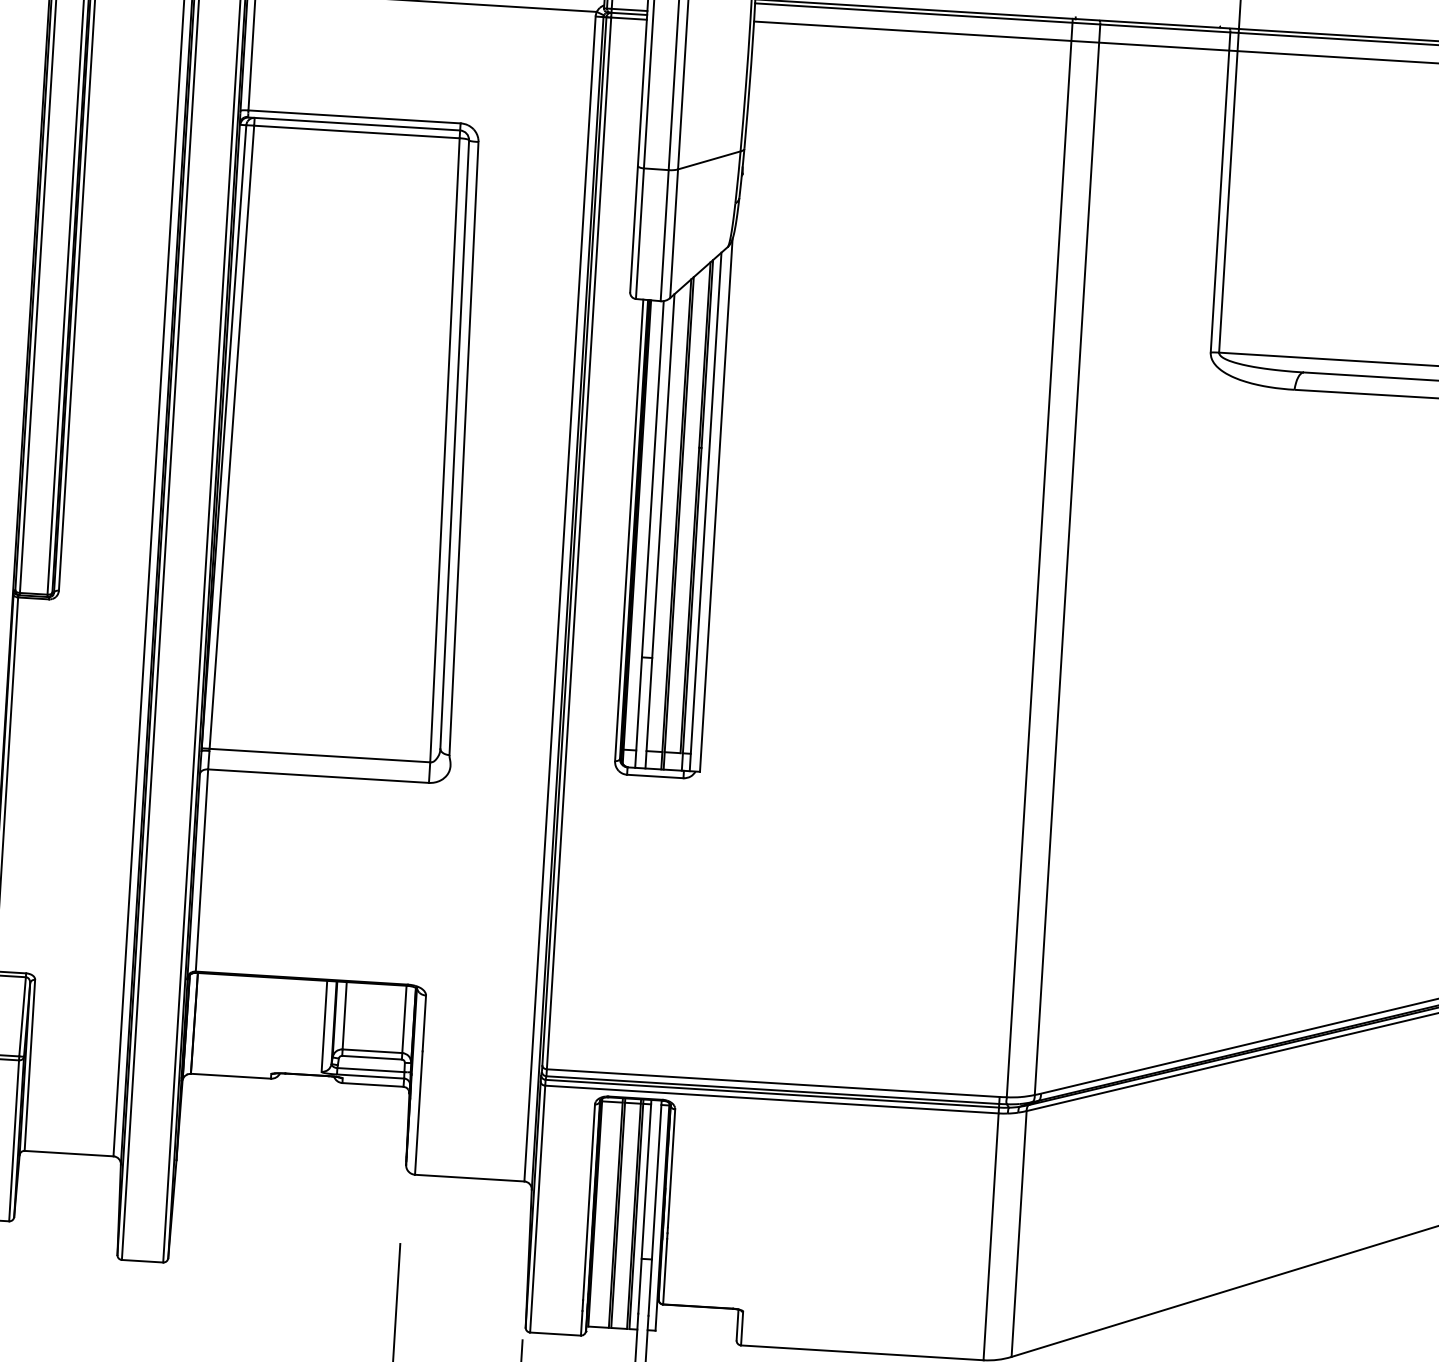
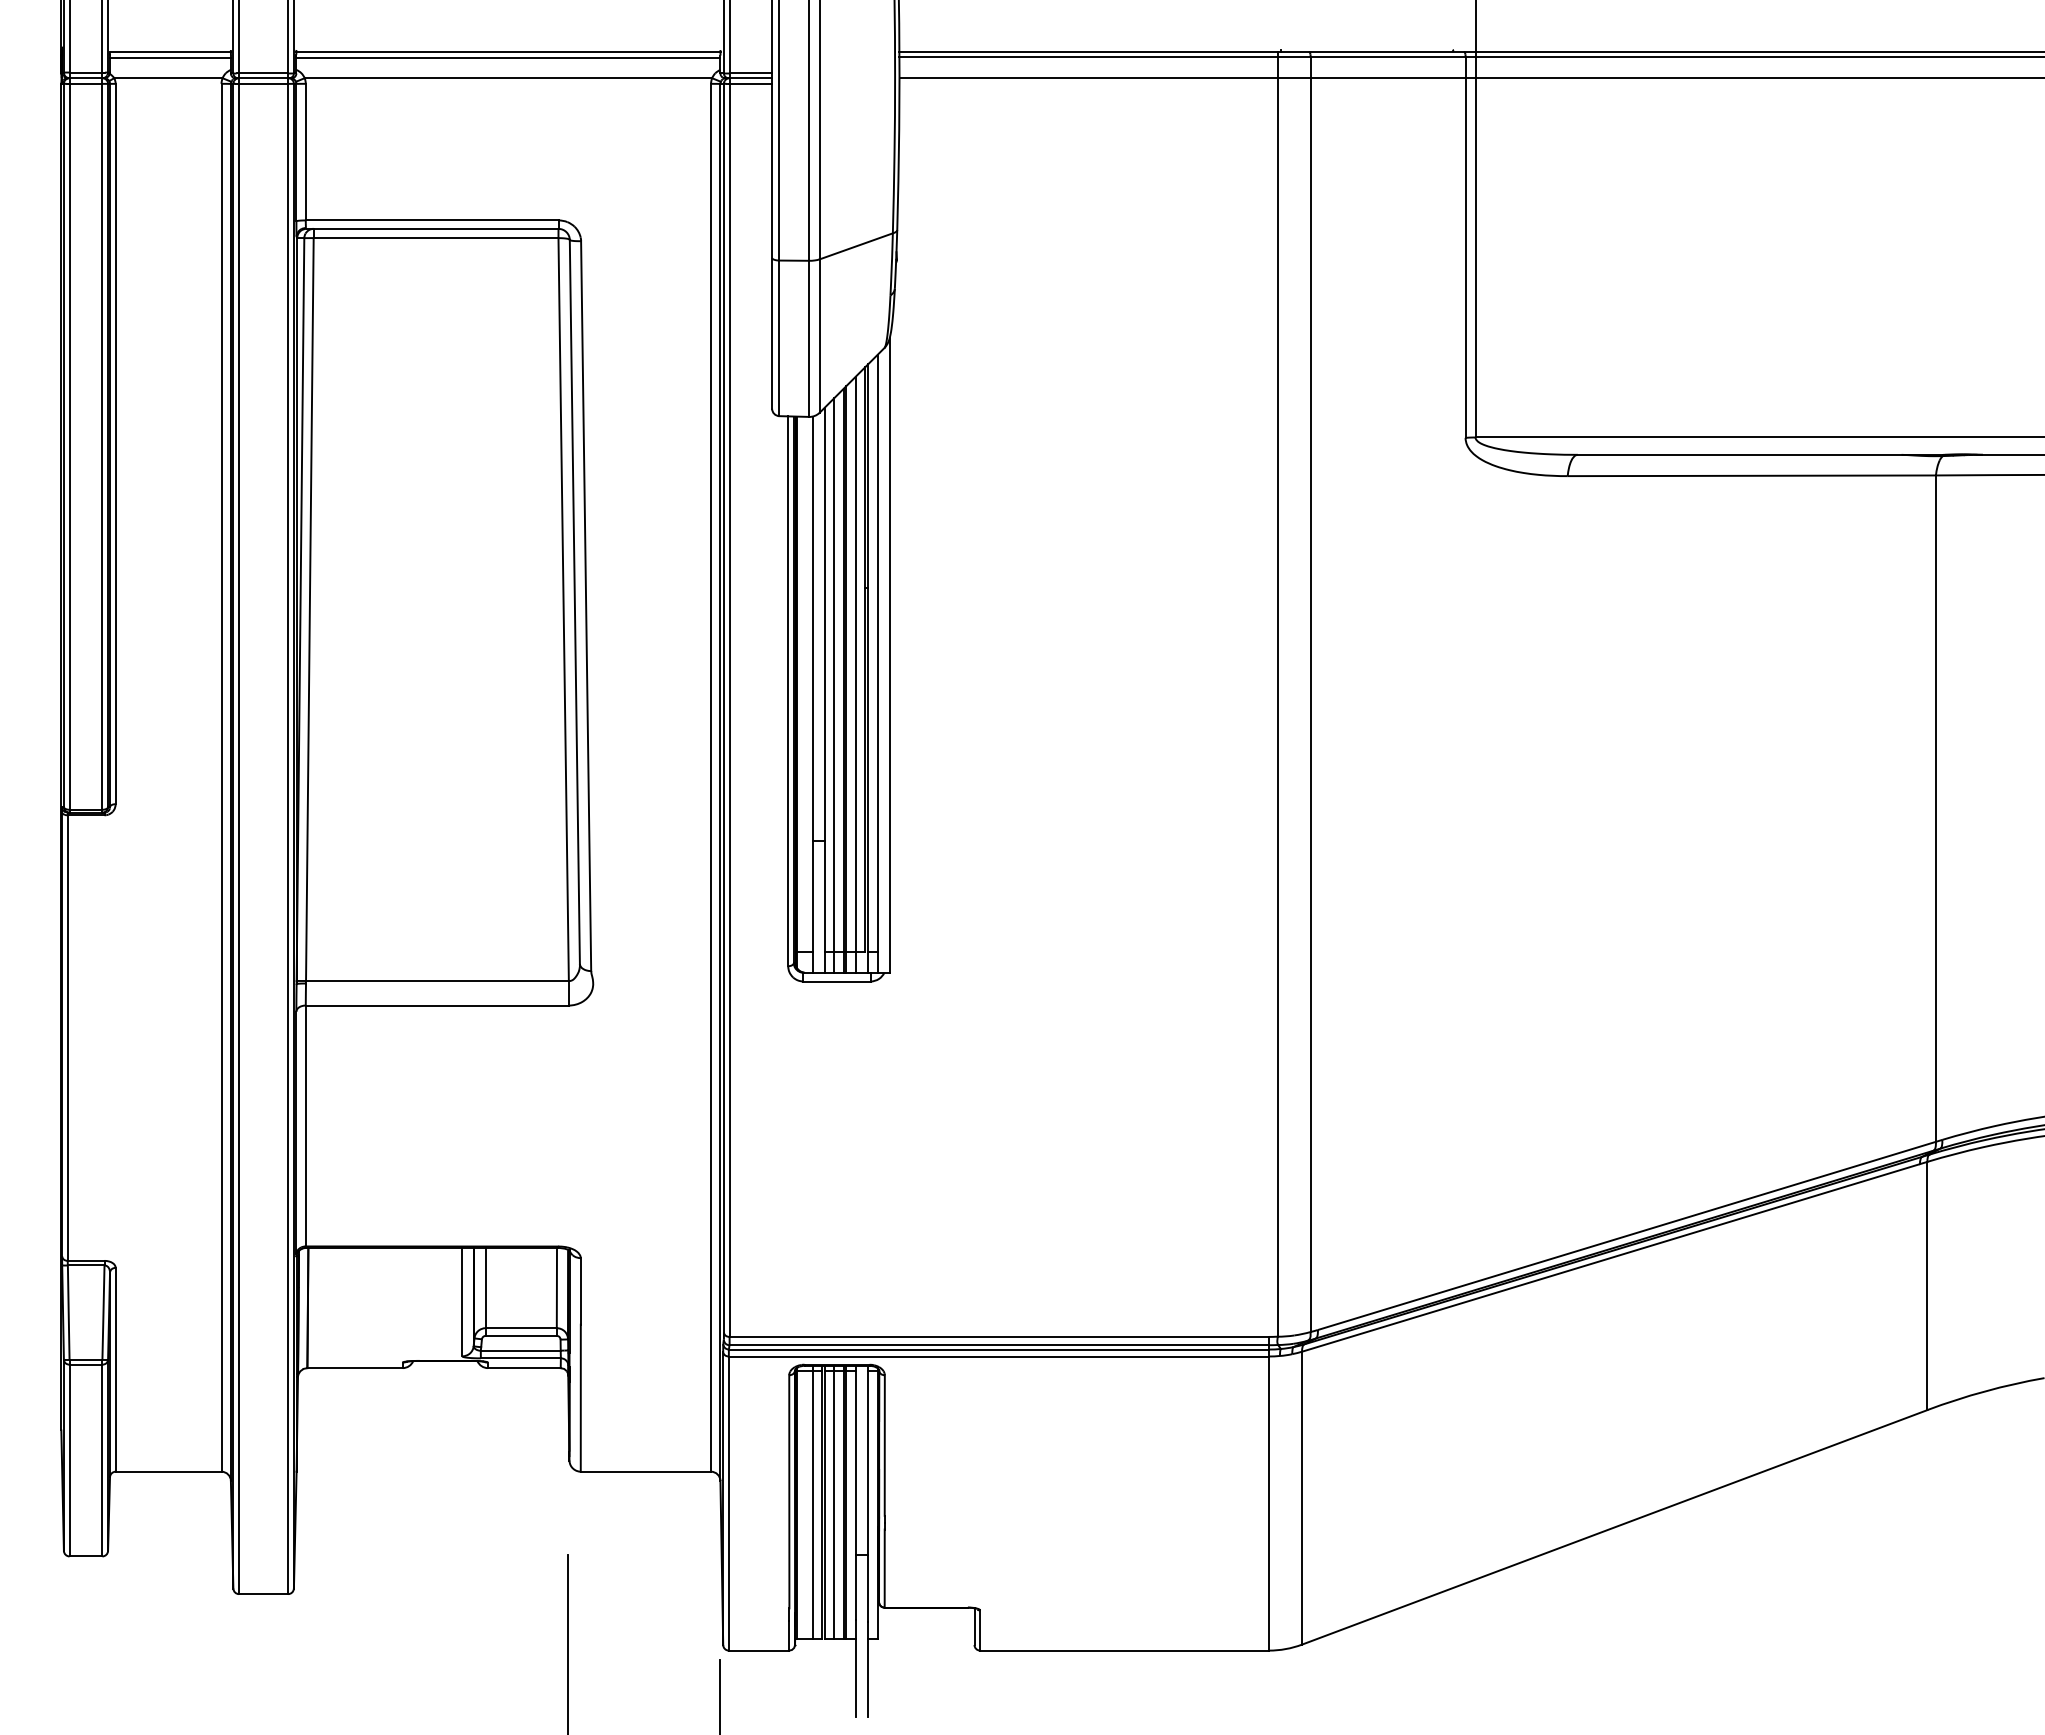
line: (686, 519) -> (855, 674), added
line: (668, 527) -> (834, 685), added
line: (607, 1212) -> (812, 1502), added
line: (626, 1213) -> (834, 1502), added

